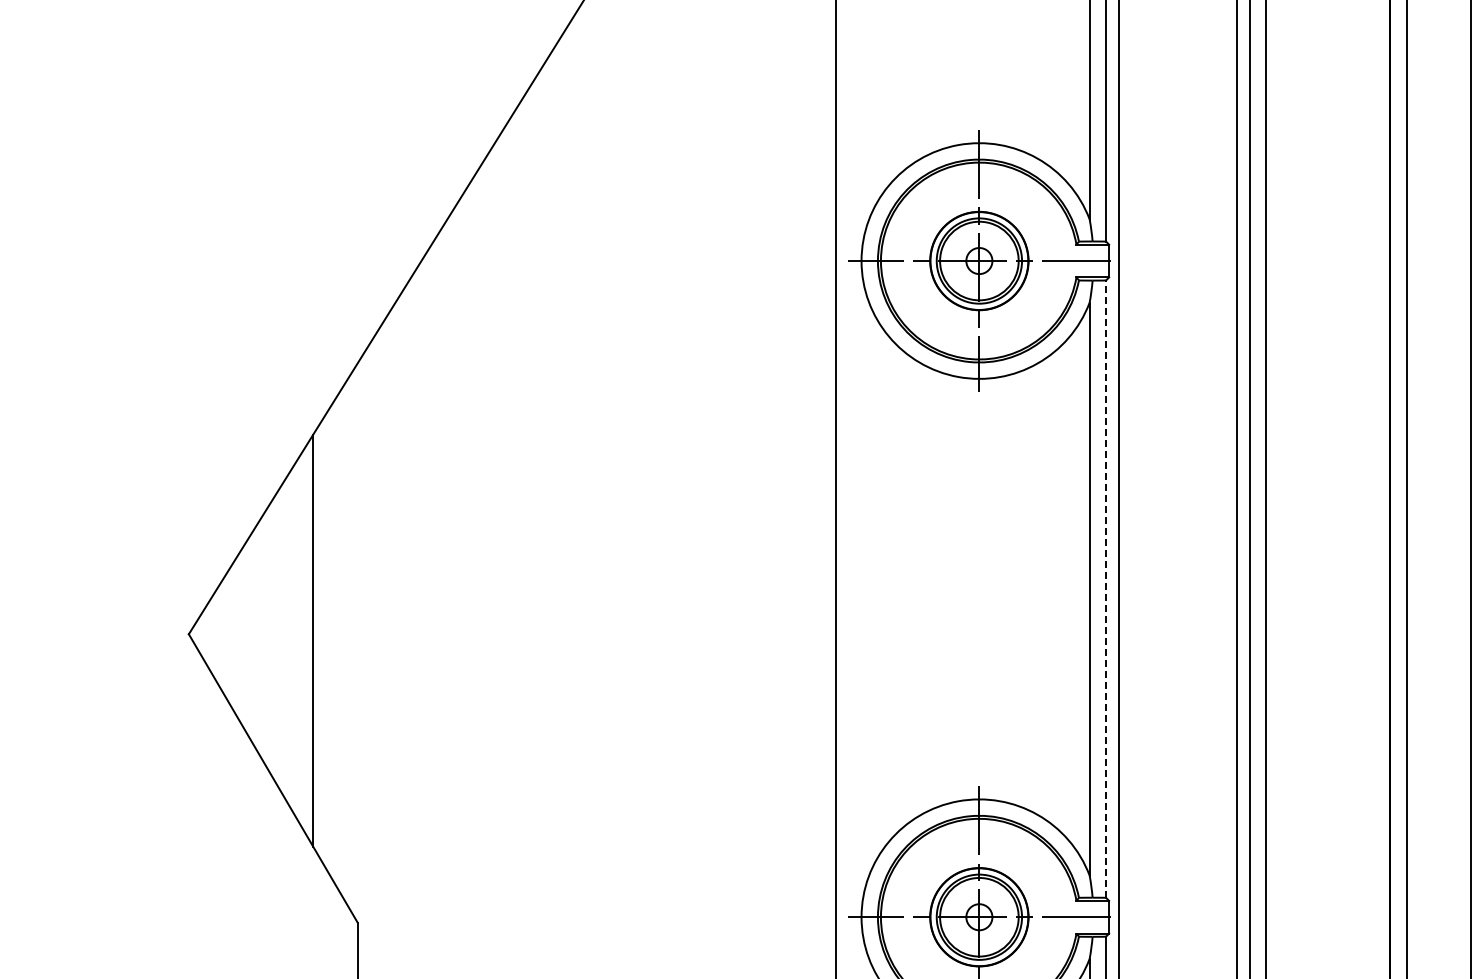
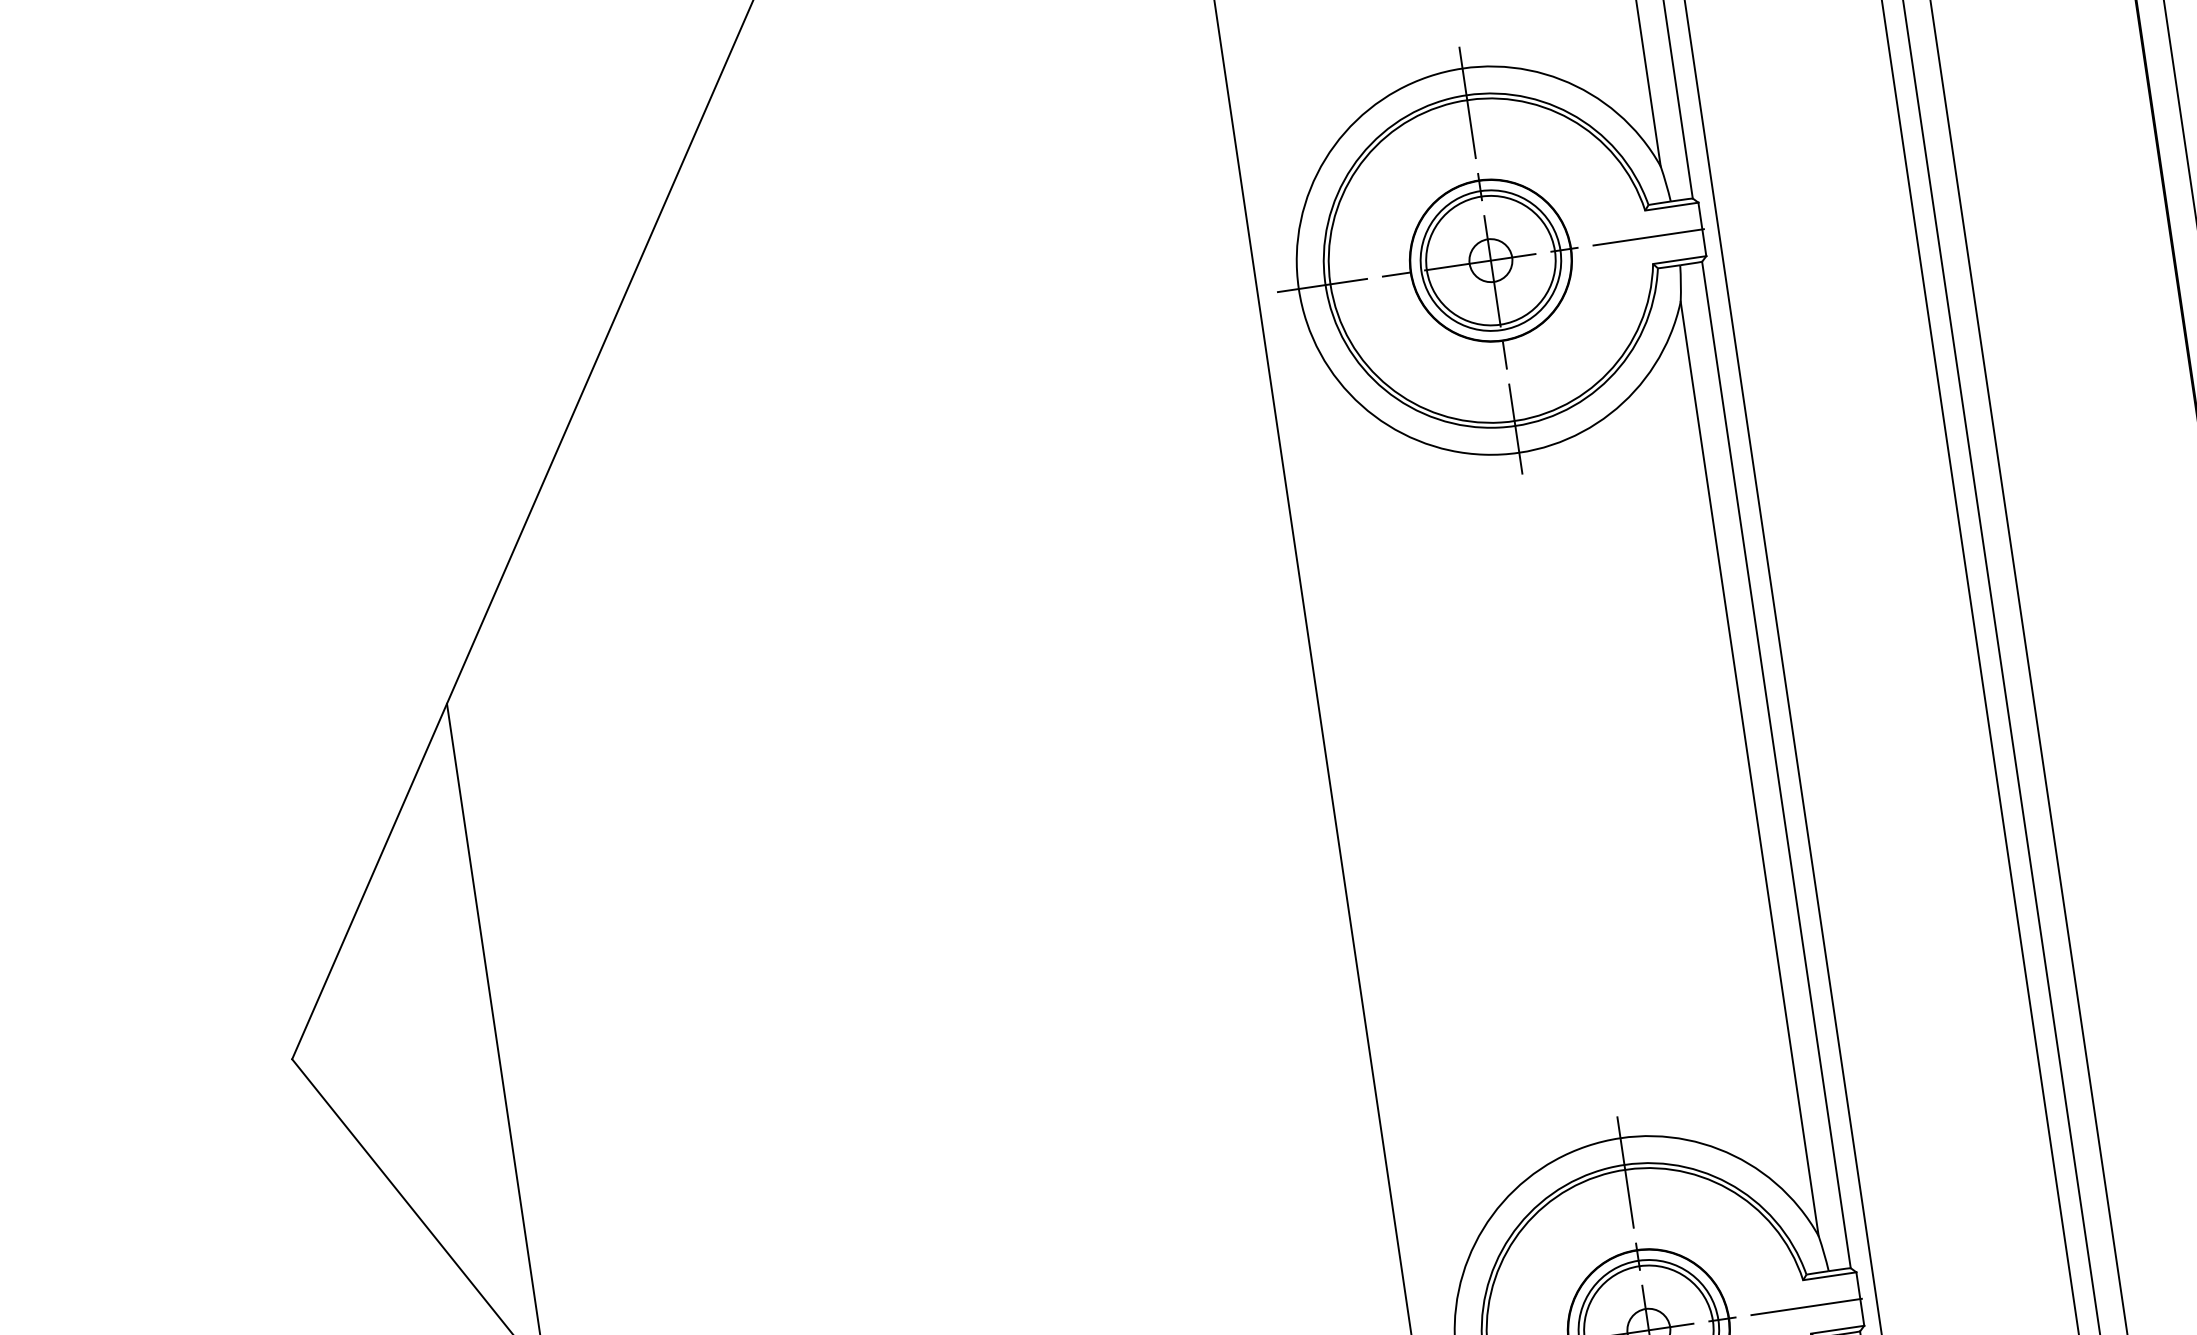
line: (1106, 589) -> (1777, 765), dashed -> solid

